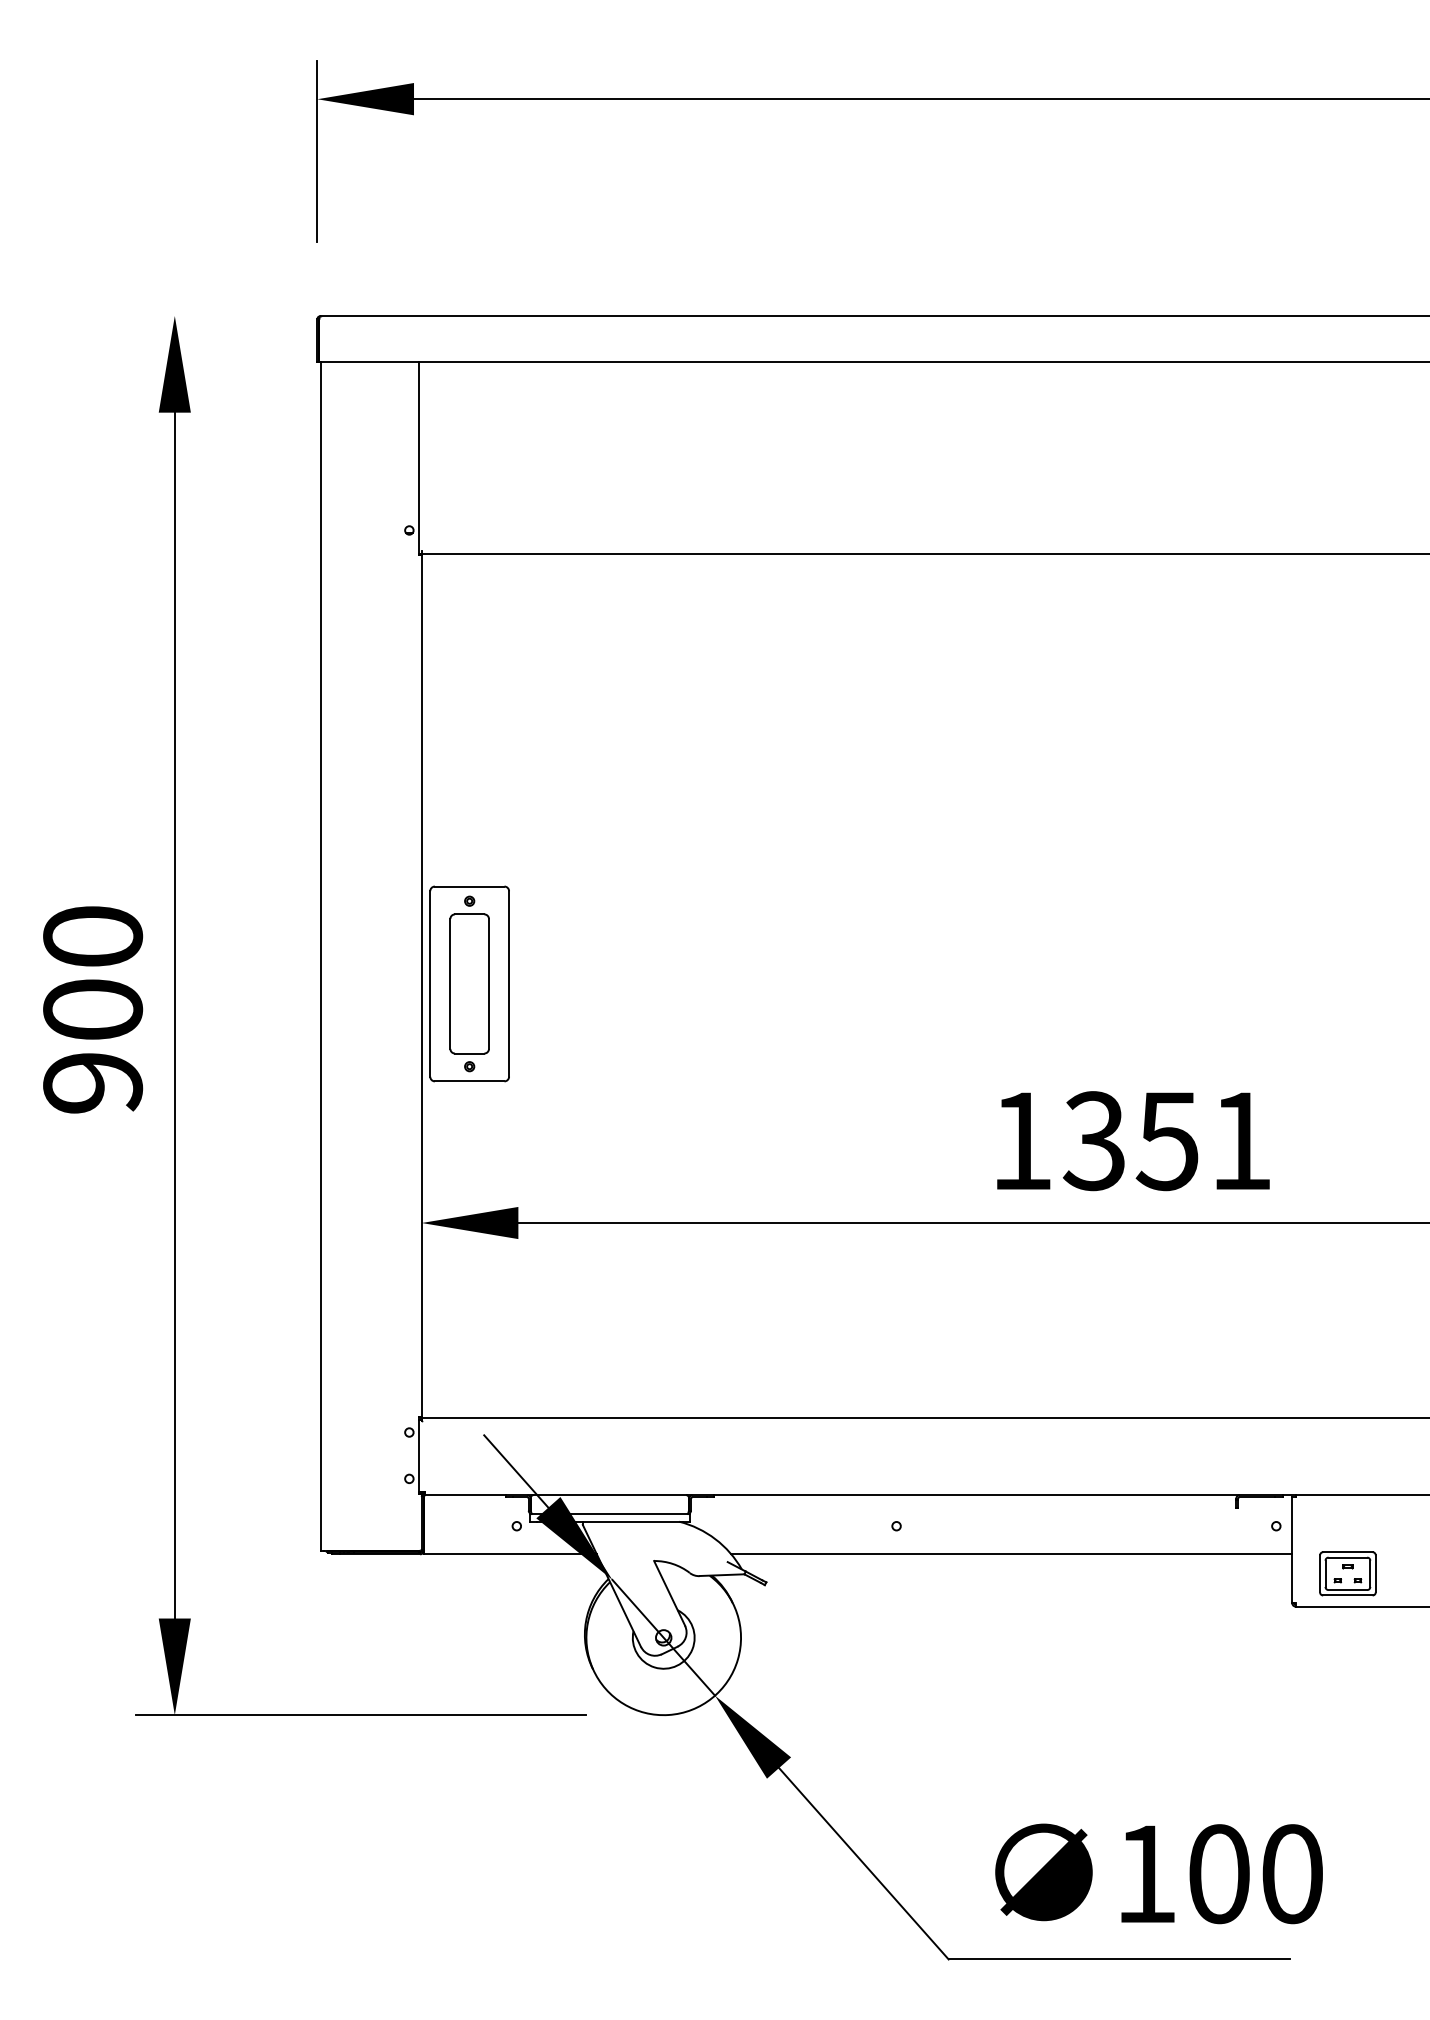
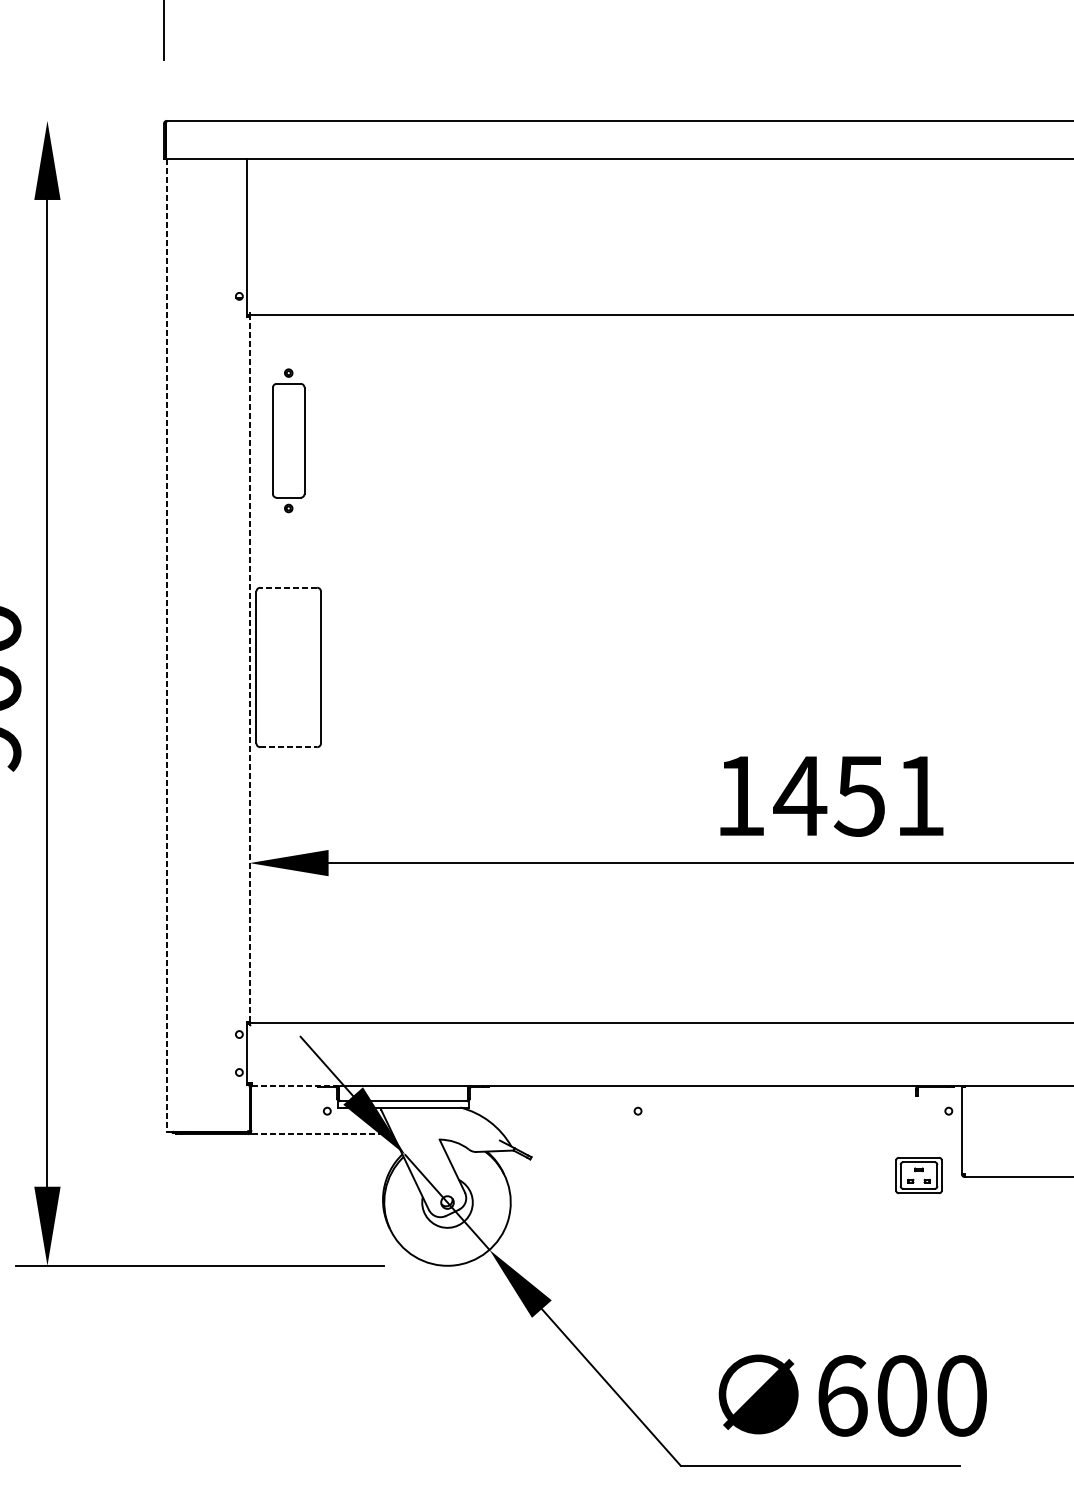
line: (469, 886) -> (288, 587), solid -> dashed
line: (321, 957) -> (167, 645), solid -> dashed
part: (469, 983) -> (288, 440), moved
line: (421, 986) -> (249, 669), solid -> dashed
line: (469, 1081) -> (288, 747), solid -> dashed
text: (1094, 1141) -> (800, 796), 1351 -> 1451
line: (479, 1495) -> (296, 1086), solid -> dashed
line: (510, 1554) -> (322, 1134), solid -> dashed
line: (1011, 1554) -> (732, 1134), removed
part: (1347, 1573) -> (918, 1175), moved
text: (1147, 1874) -> (843, 1396), 100 -> 600

